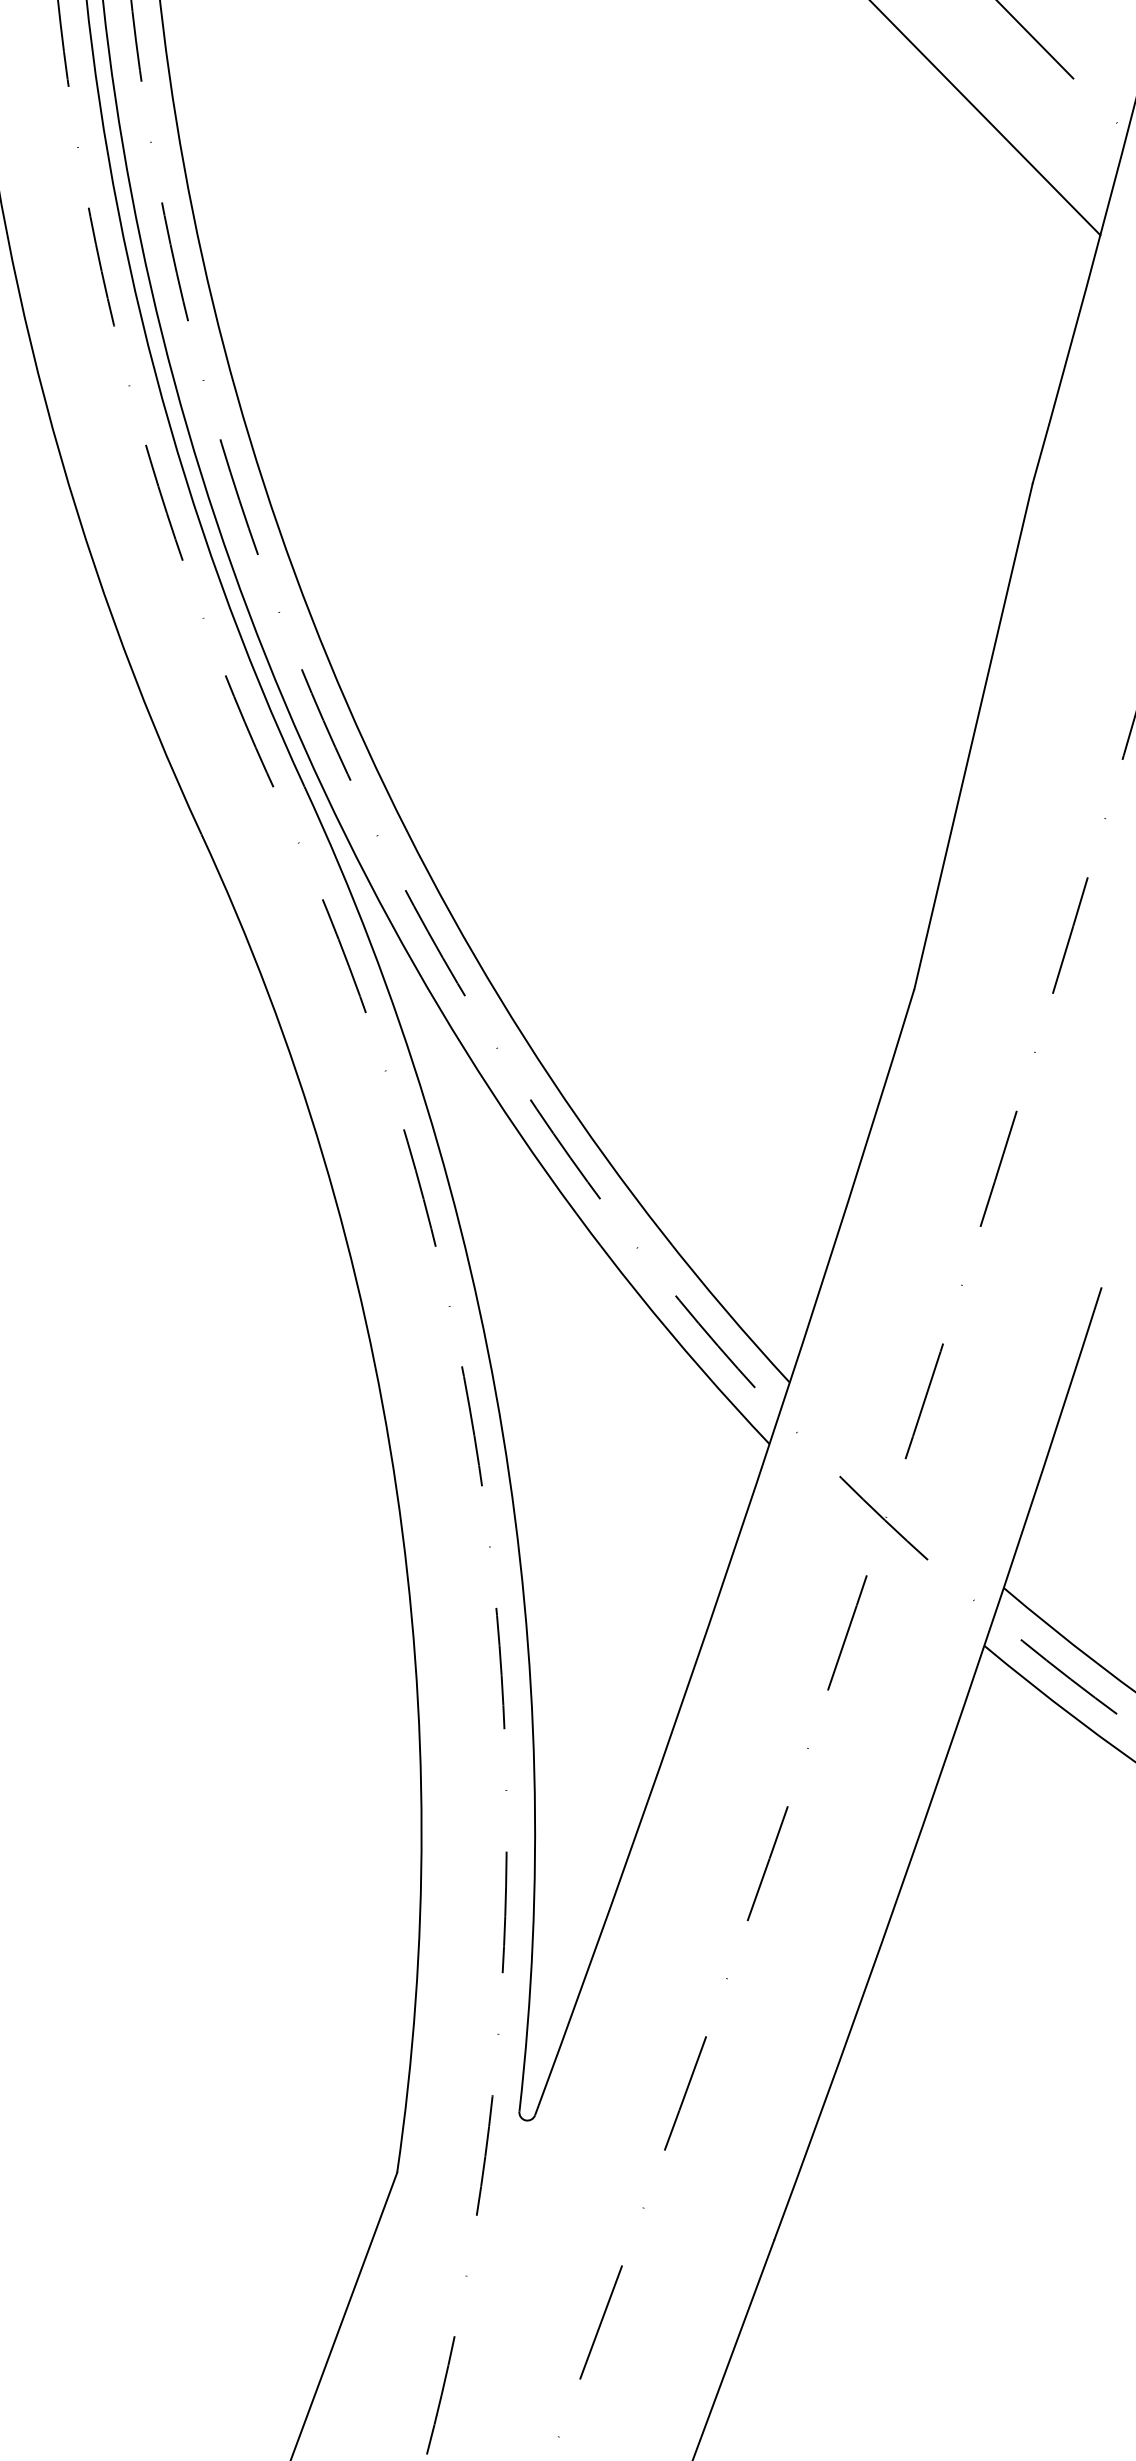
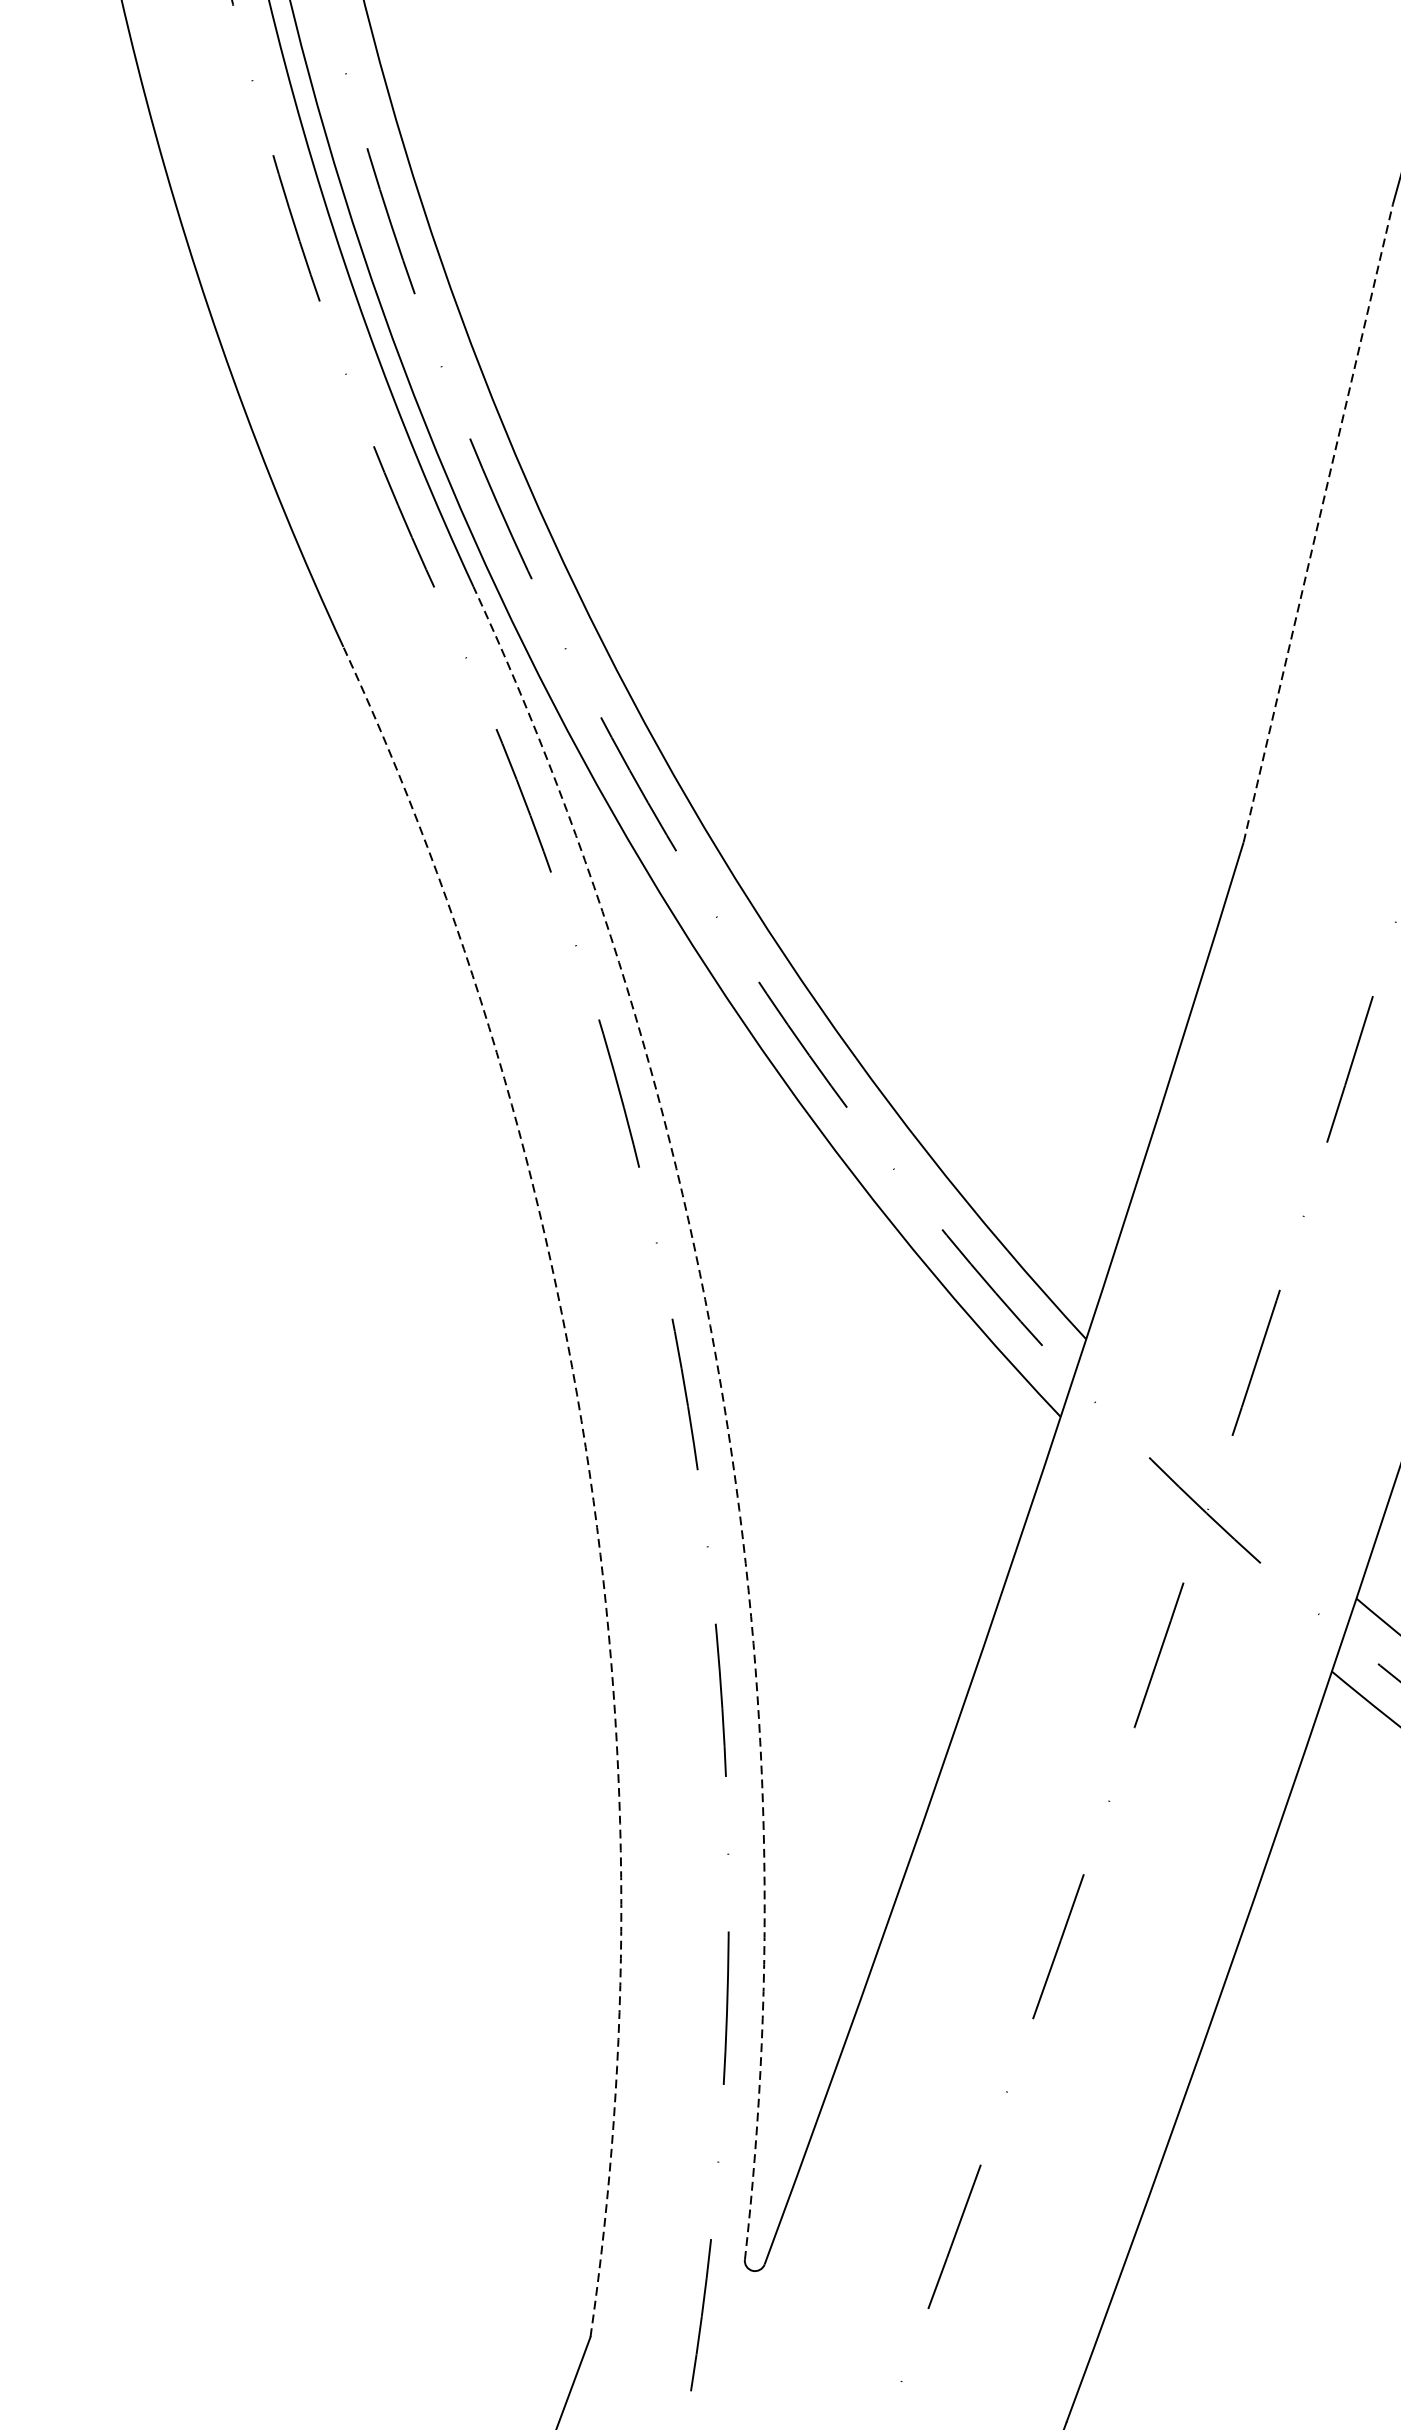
line: (973, 736) -> (1318, 523), solid -> dashed
arc: (502, 1434) -> (723, 1404), solid -> dashed
arc: (396, 1489) -> (589, 1474), solid -> dashed

